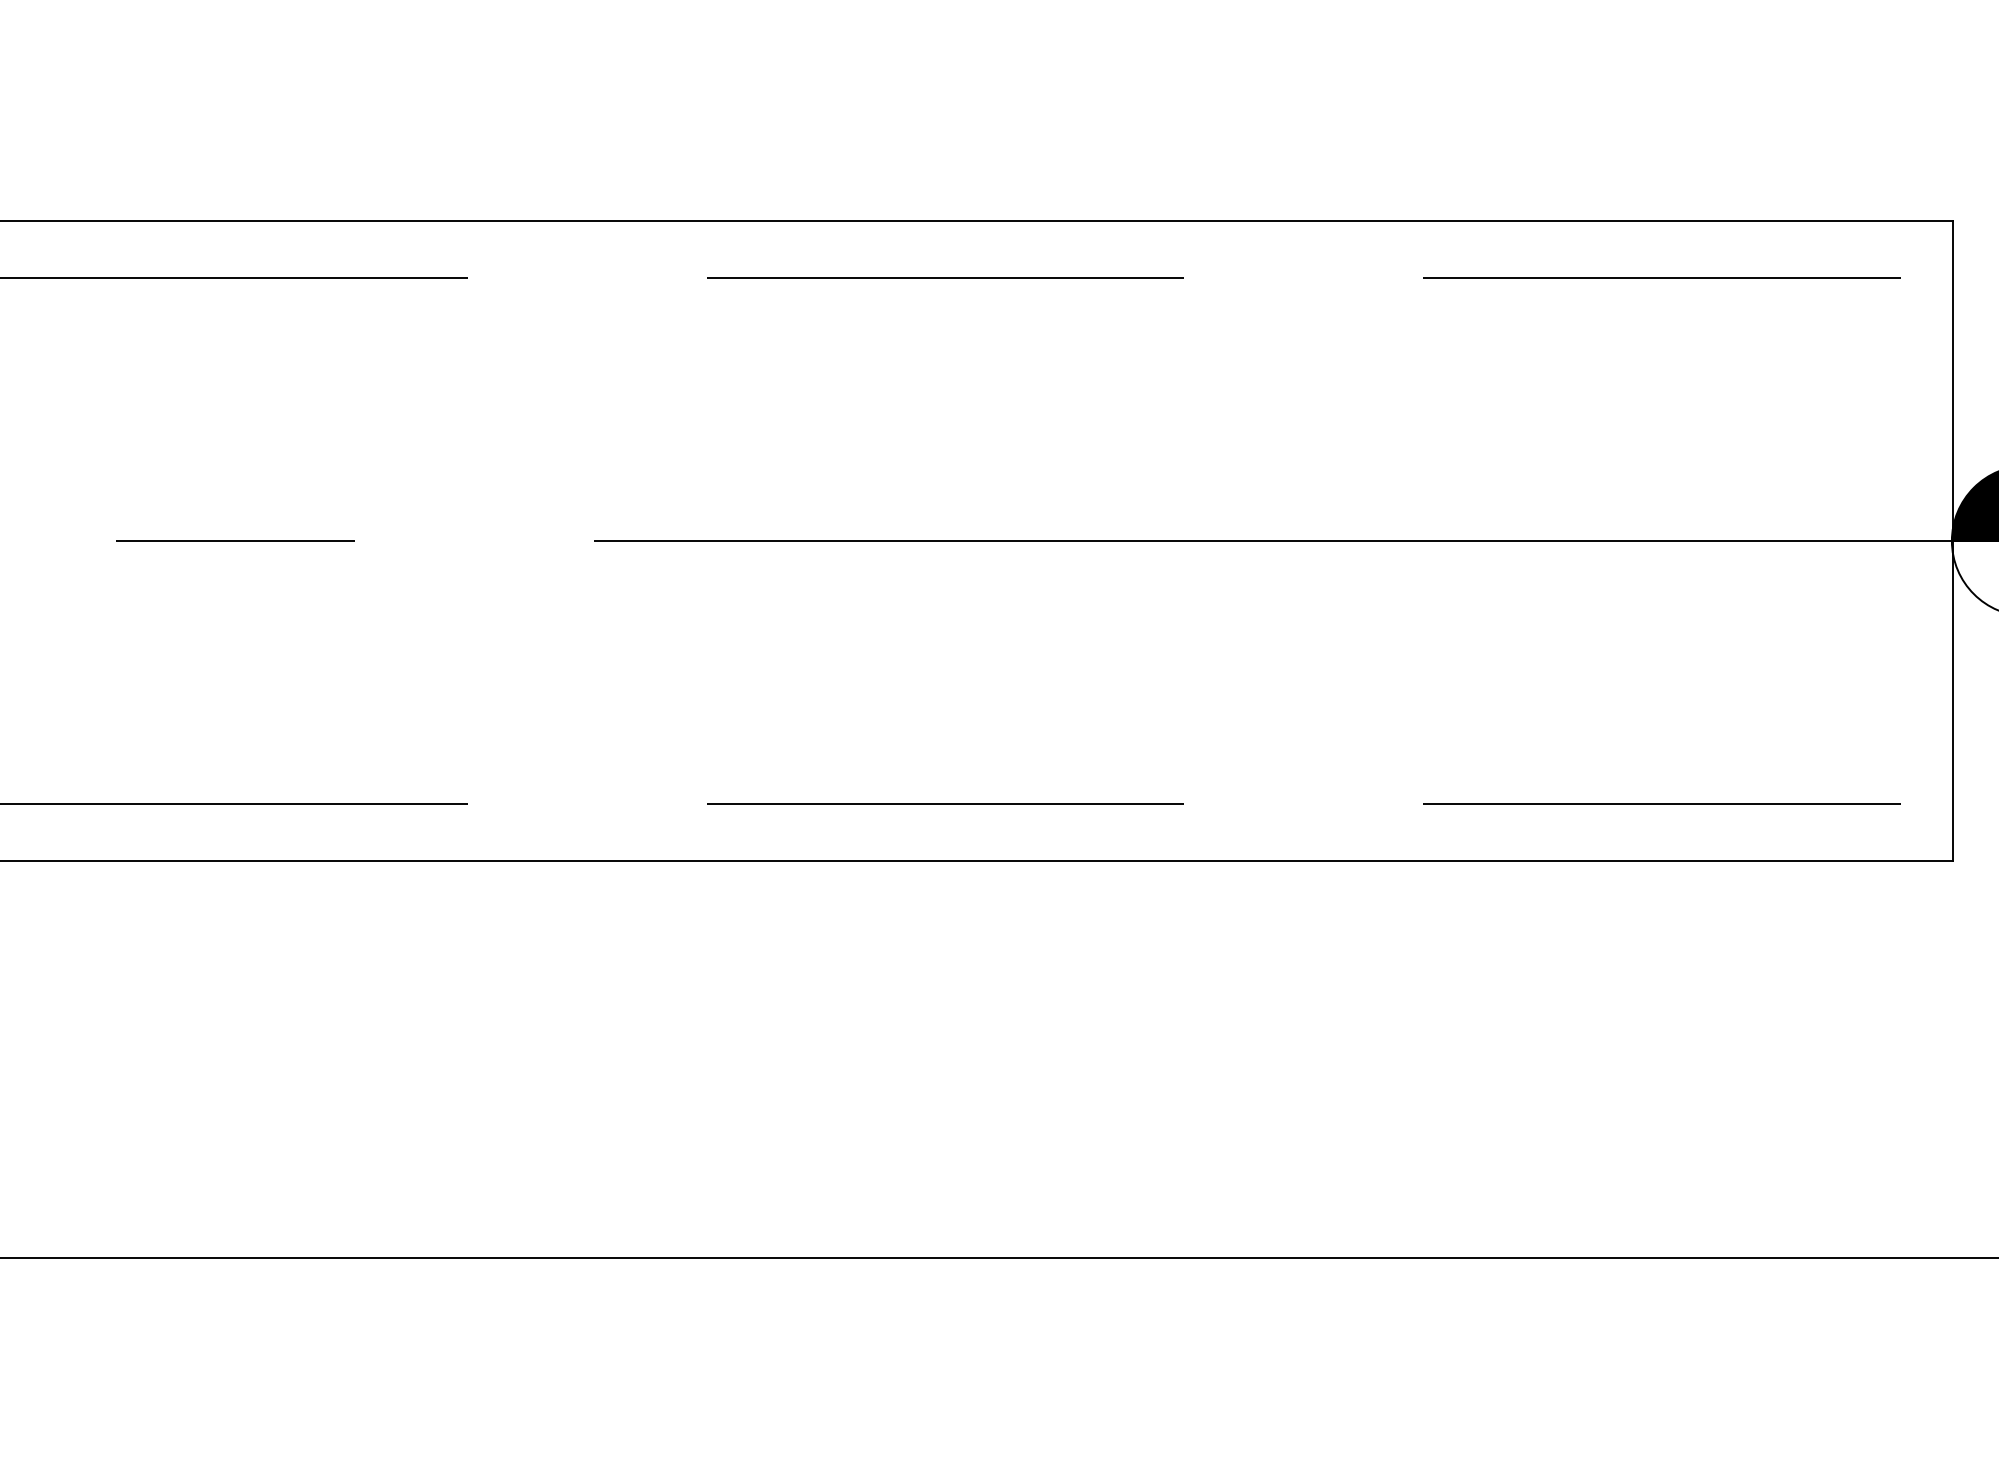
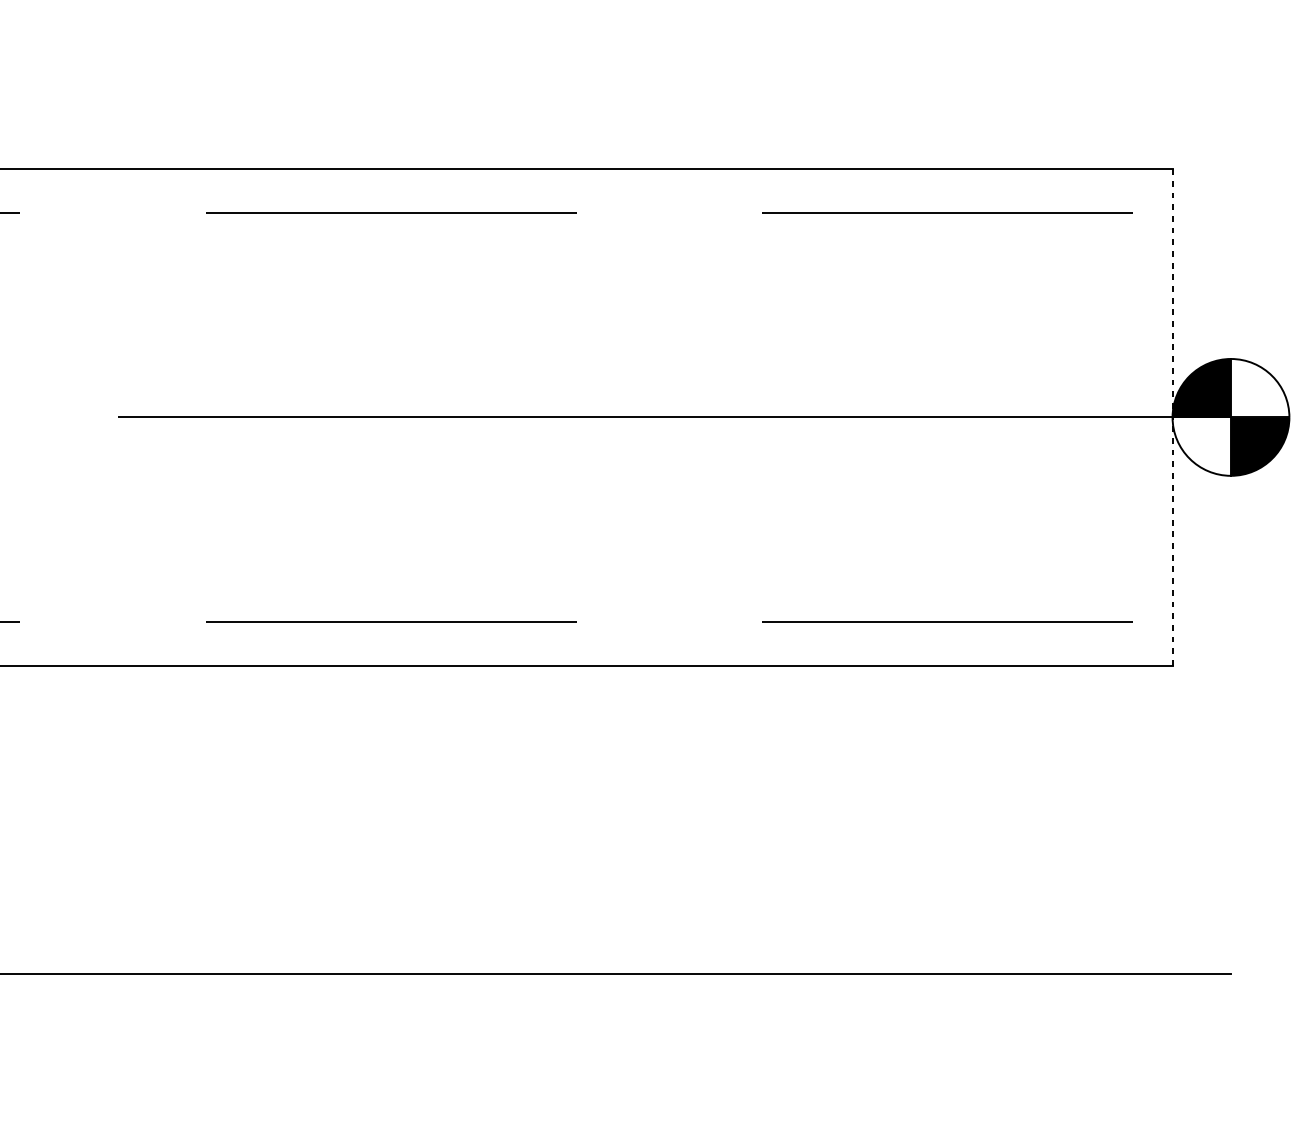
line: (1952, 540) -> (1173, 417), solid -> dashed

